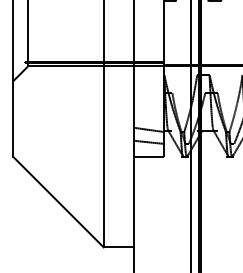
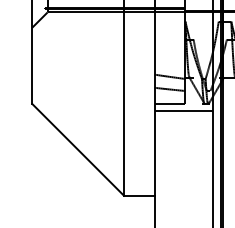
line: (162, 164) -> (183, 111), added

